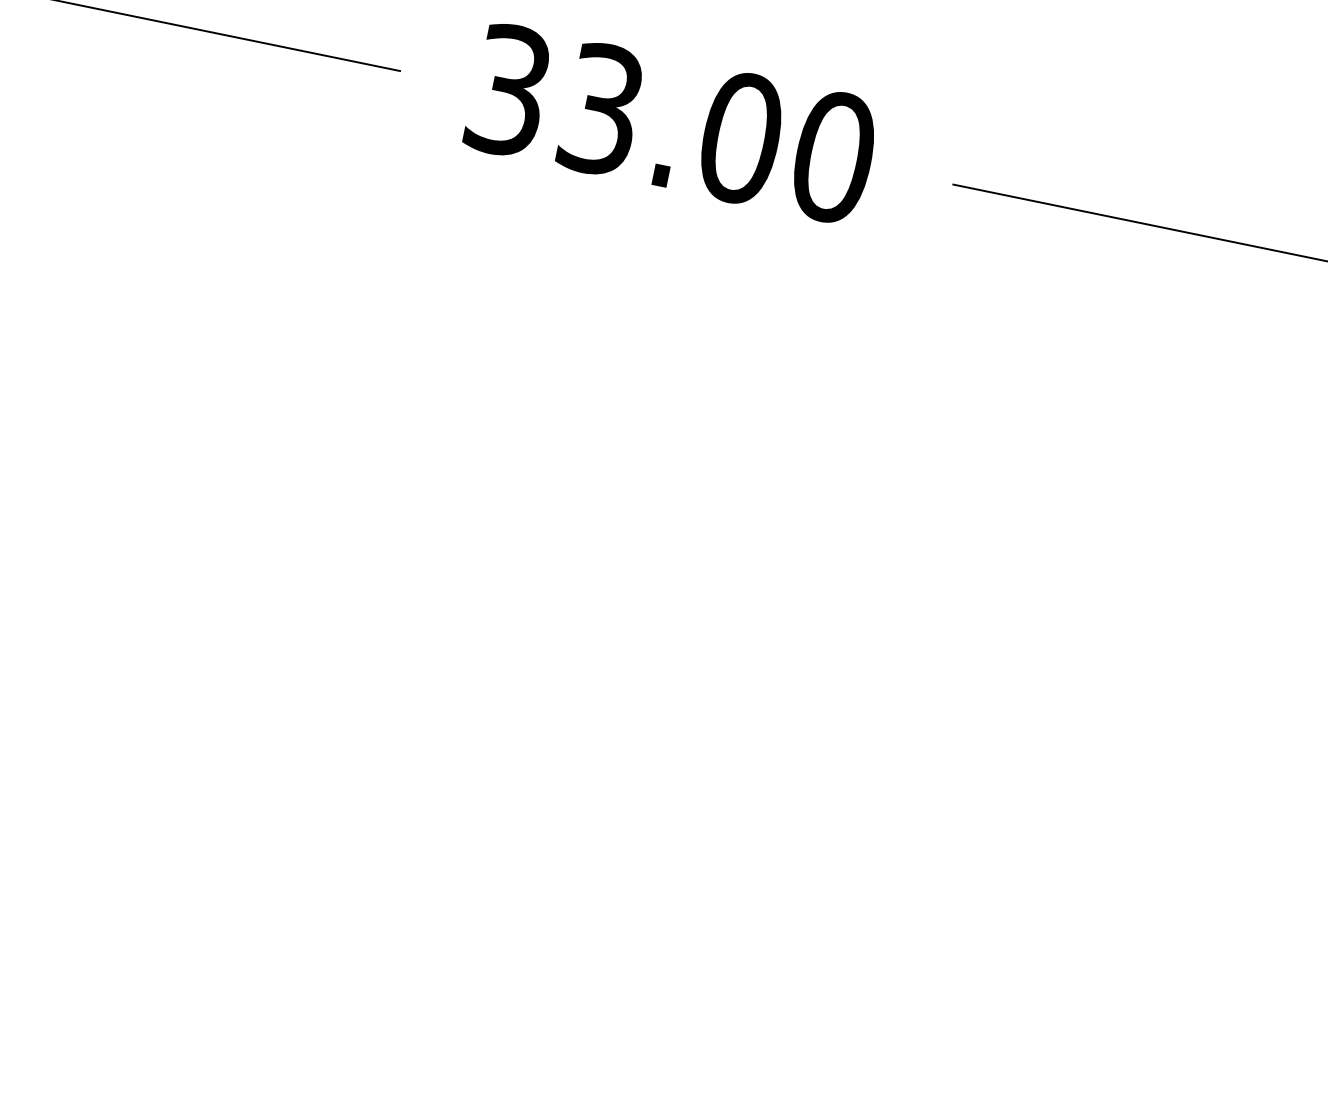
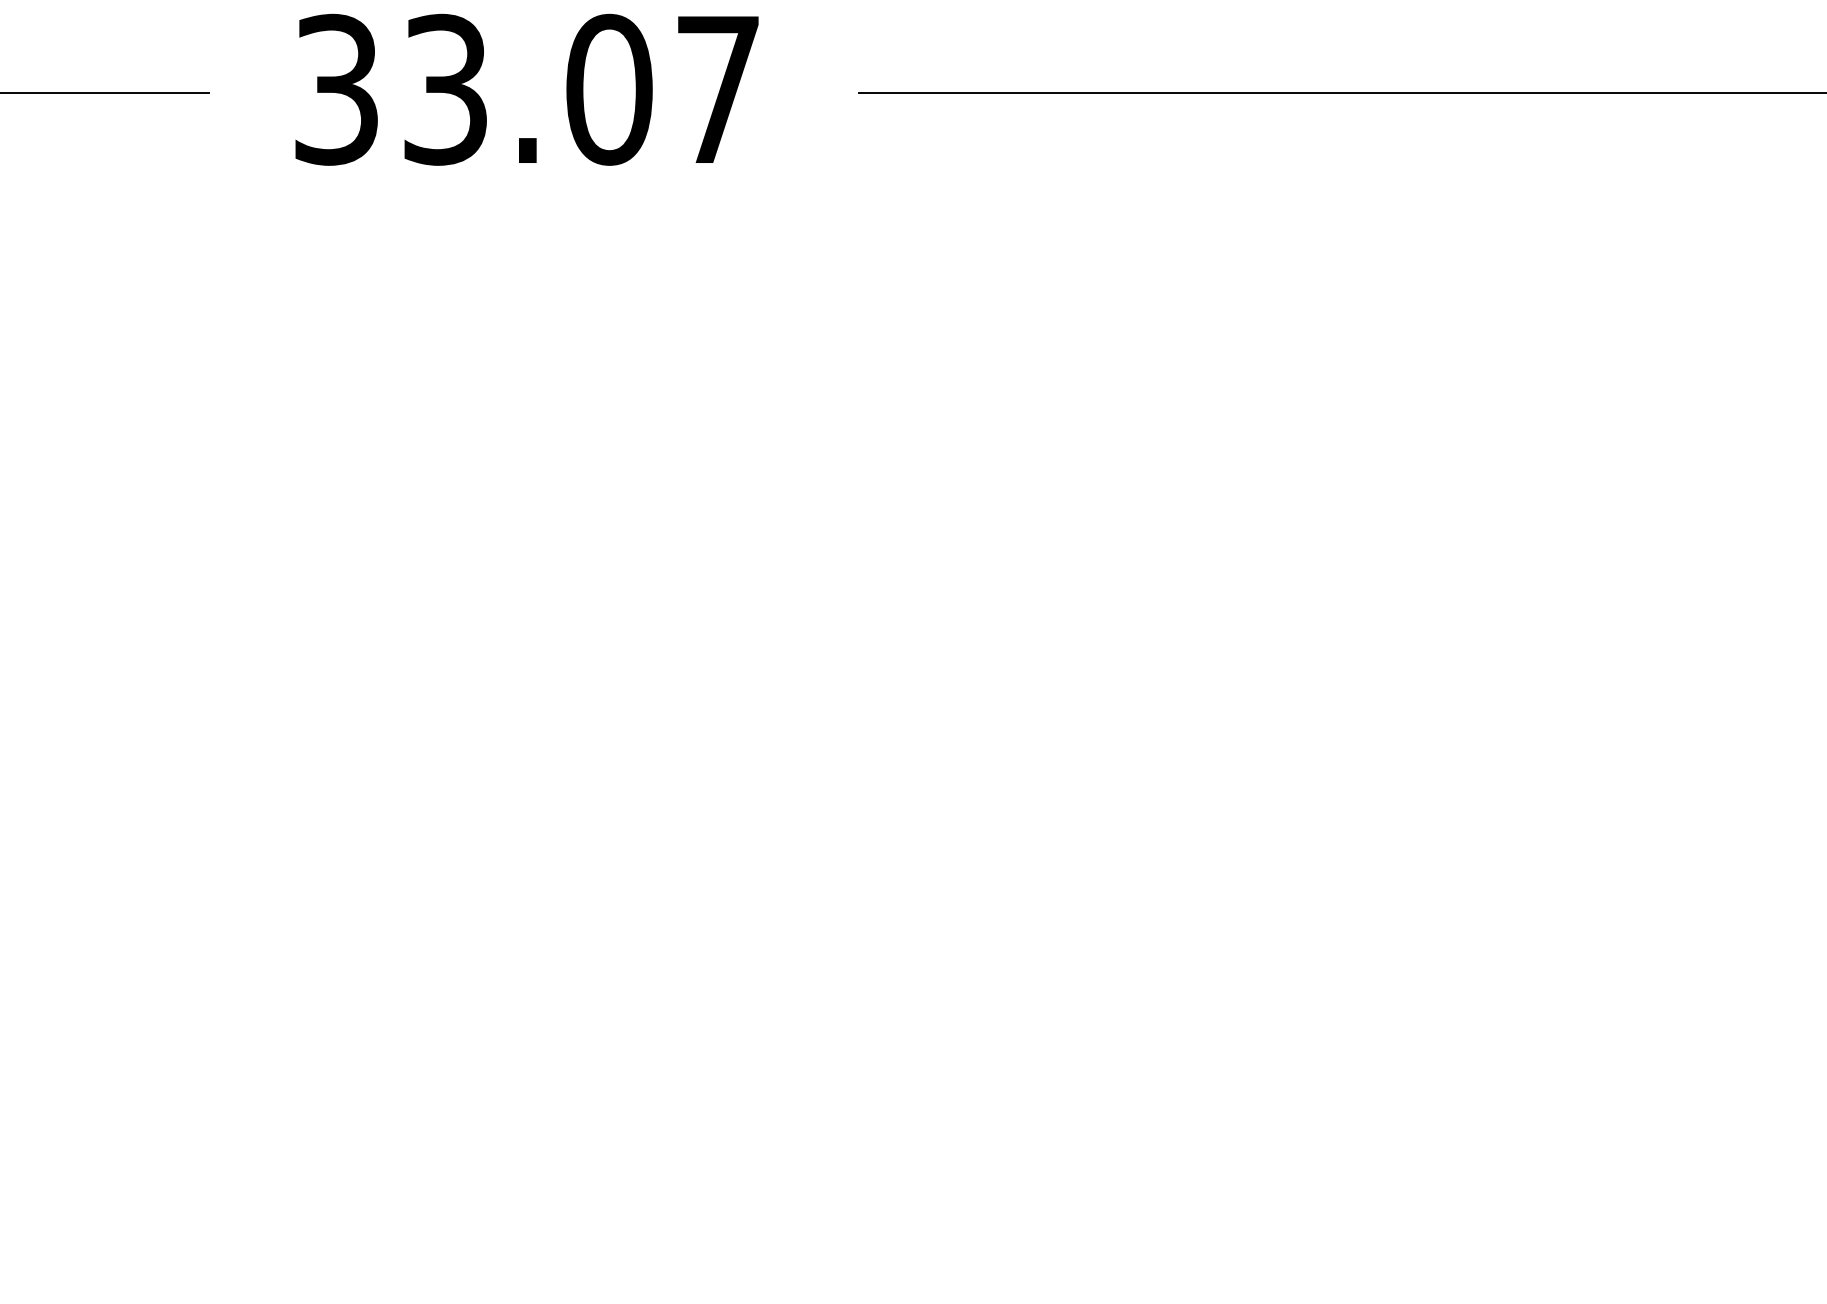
text: (833, 157) -> (718, 89), 33.00 -> 33.07

